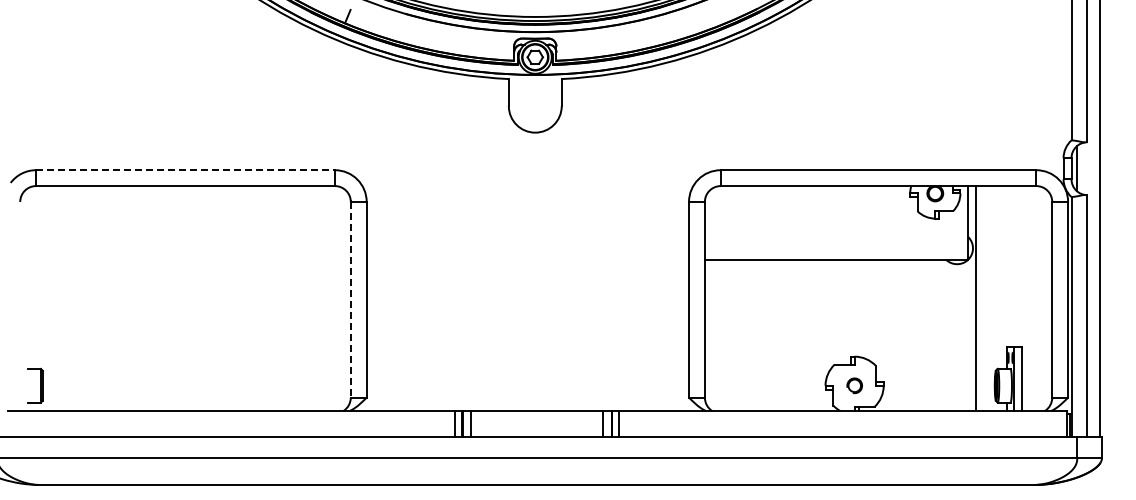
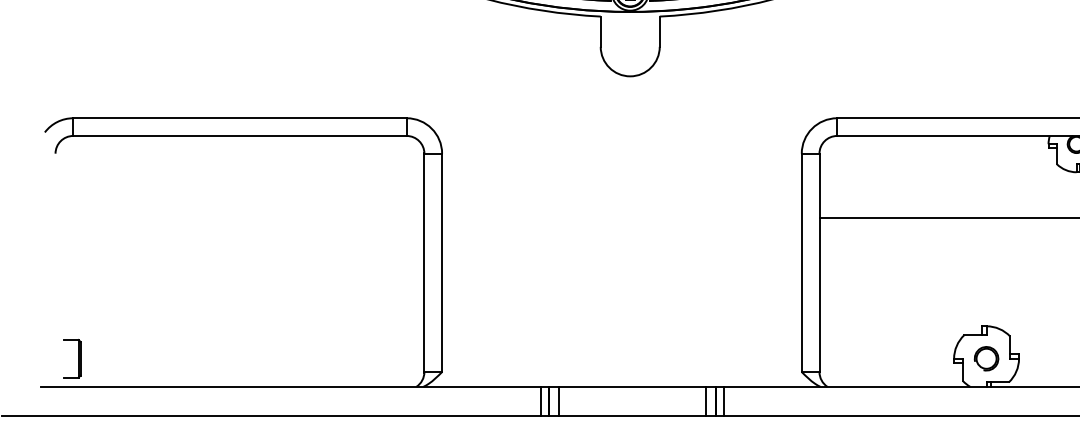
line: (186, 170) -> (241, 118), dashed -> solid
line: (350, 299) -> (424, 262), dashed -> solid
part: (854, 385) -> (986, 358), size x1.43

